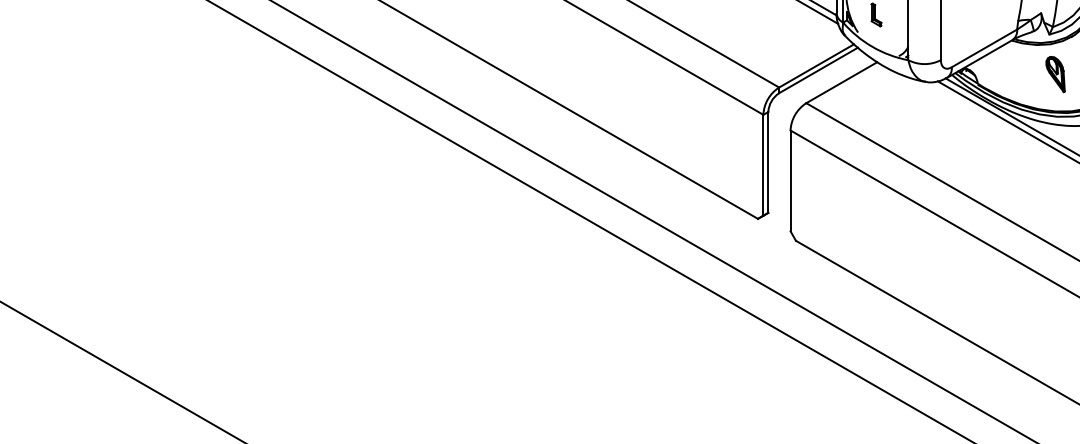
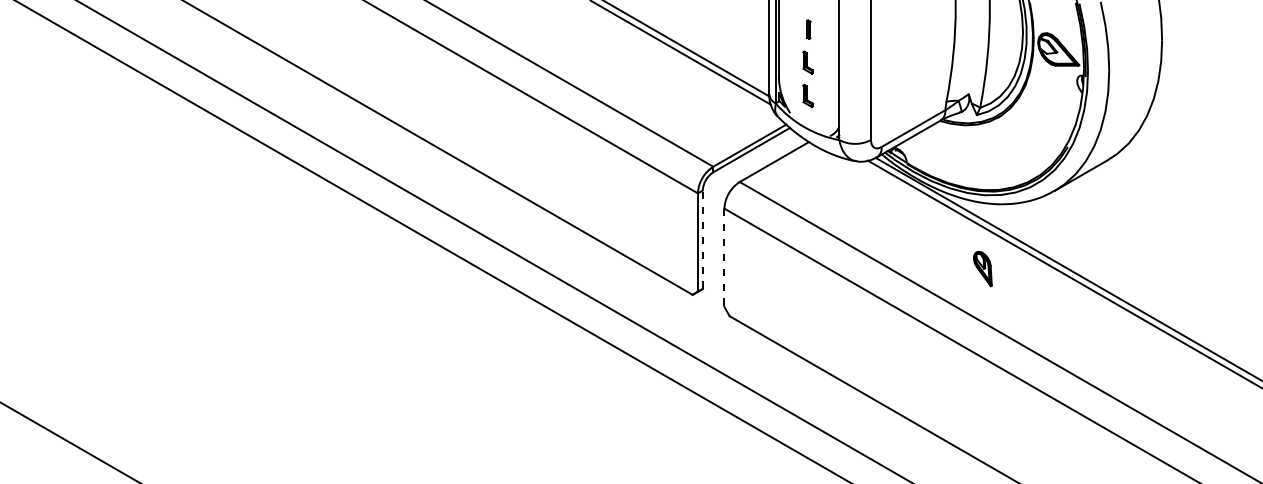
part: (1055, 74) -> (982, 269), moved
line: (768, 162) -> (702, 239), solid -> dashed
line: (790, 181) -> (724, 258), solid -> dashed

